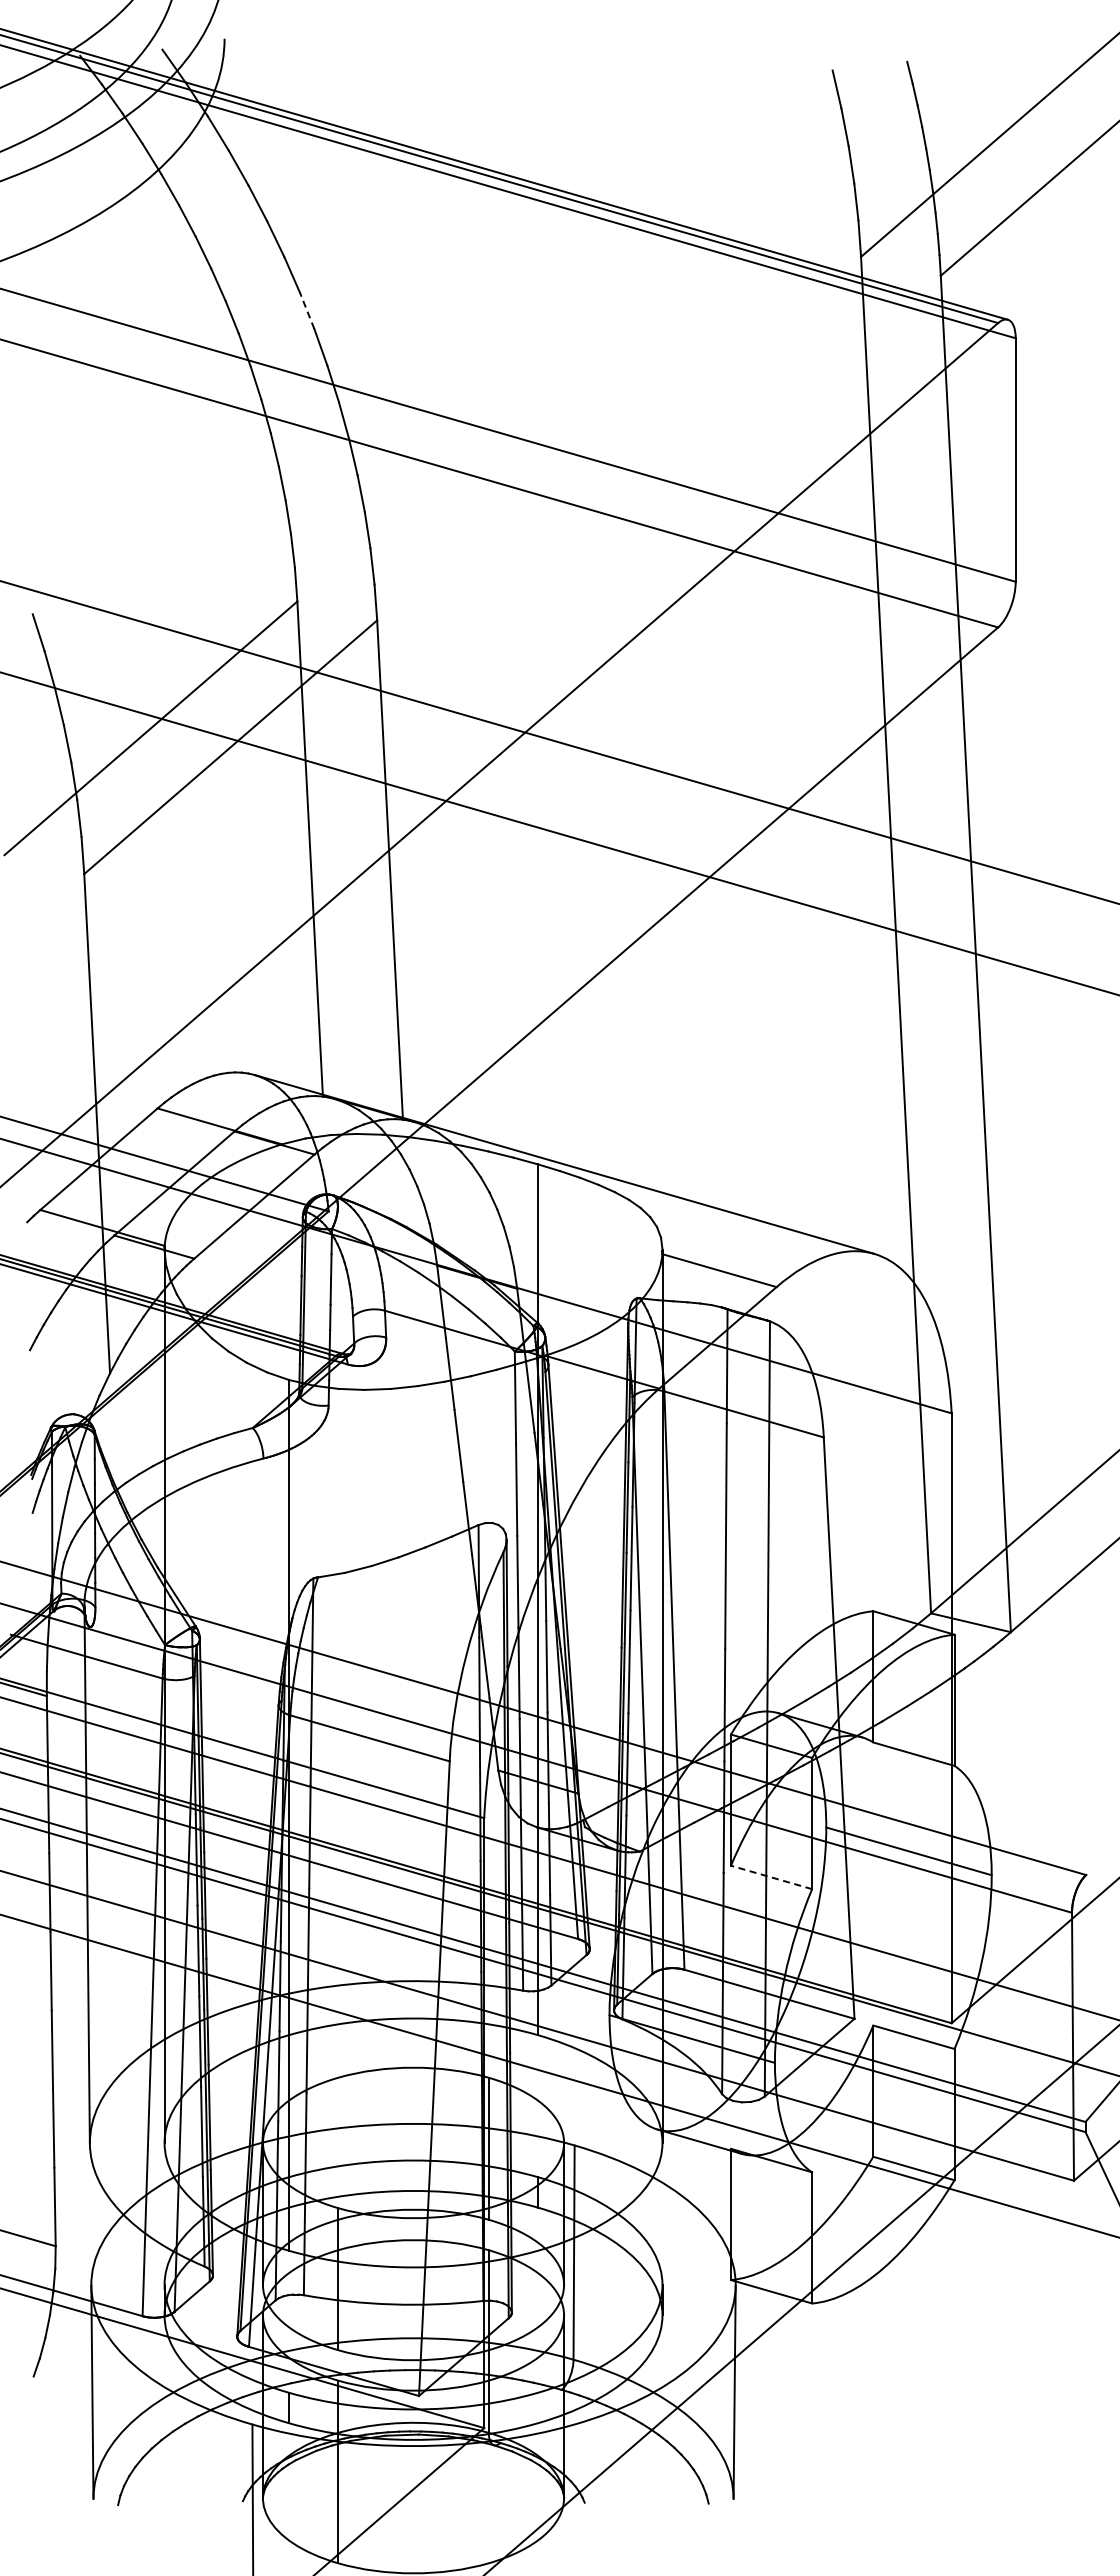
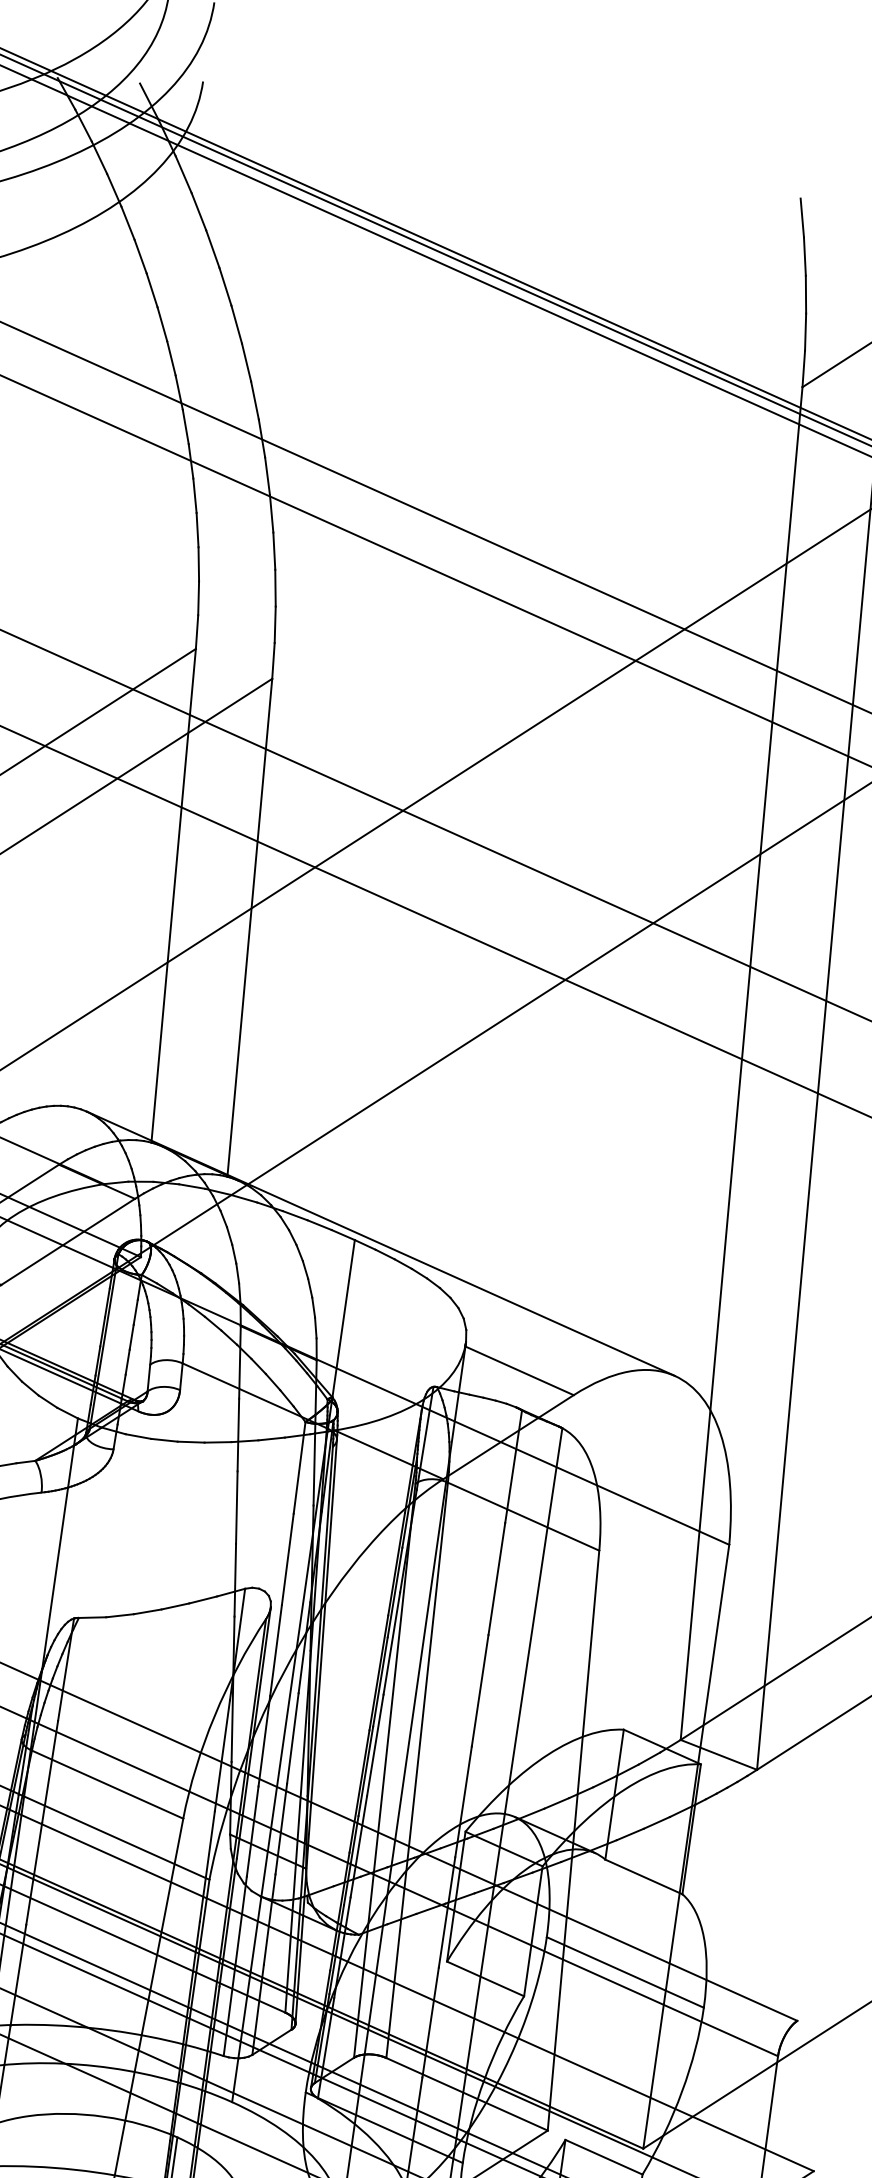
line: (307, 310) -> (246, 362), dashed -> solid
line: (771, 1877) -> (485, 1978), dashed -> solid

